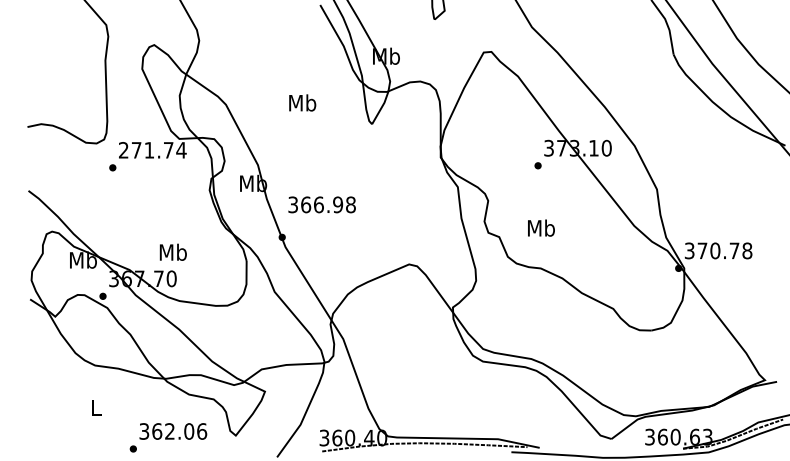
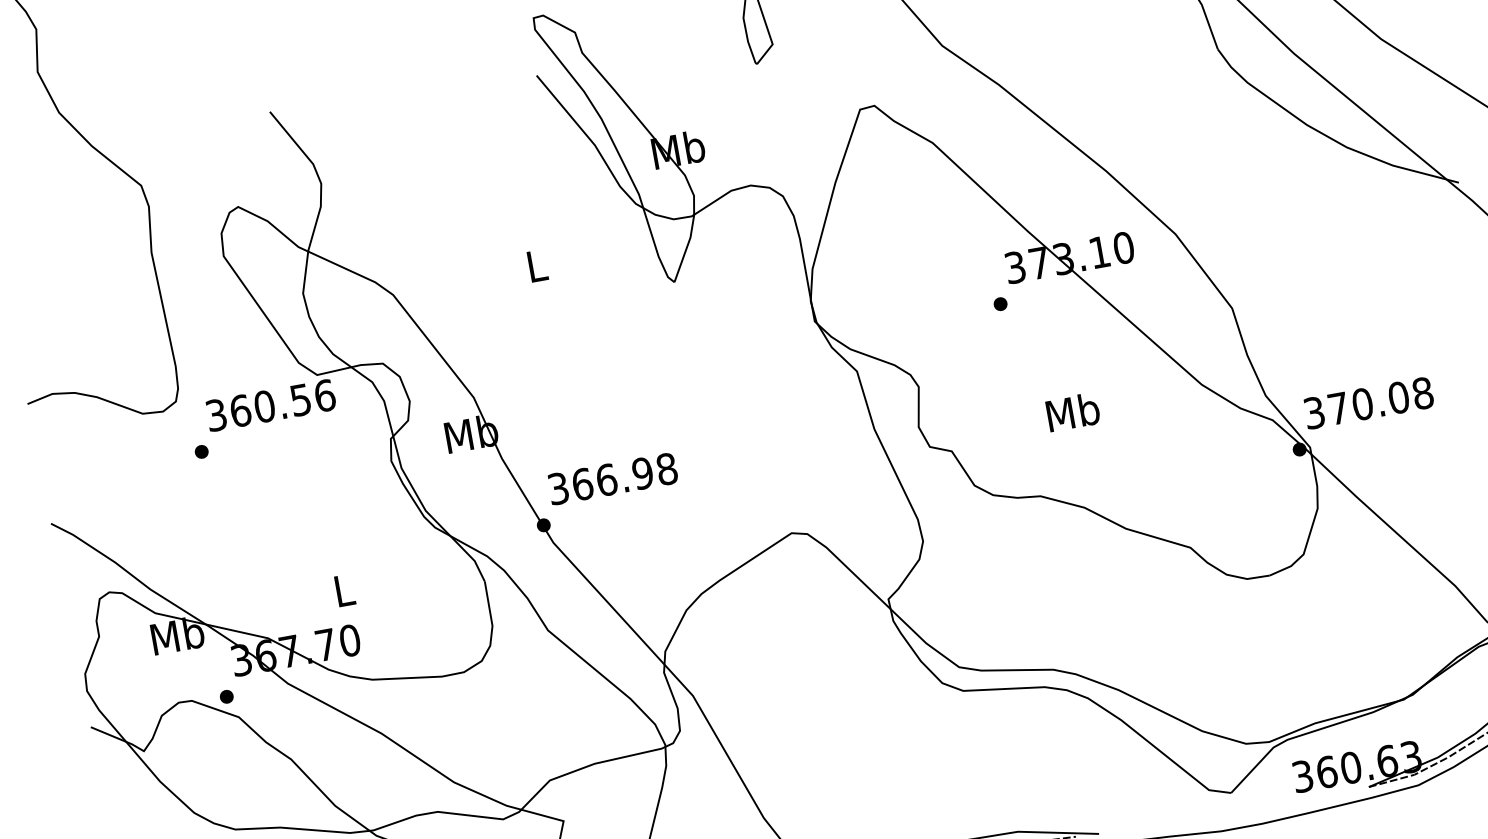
text: (302, 102) -> (536, 264), Mb -> L
text: (152, 150) -> (270, 405), 271.74 -> 360.56
text: (321, 204) -> (611, 478), moved
text: (541, 227) -> (1073, 410), moved
text: (734, 250) -> (1398, 396), 370.78 -> 370.08
text: (172, 251) -> (342, 588), Mb -> L

